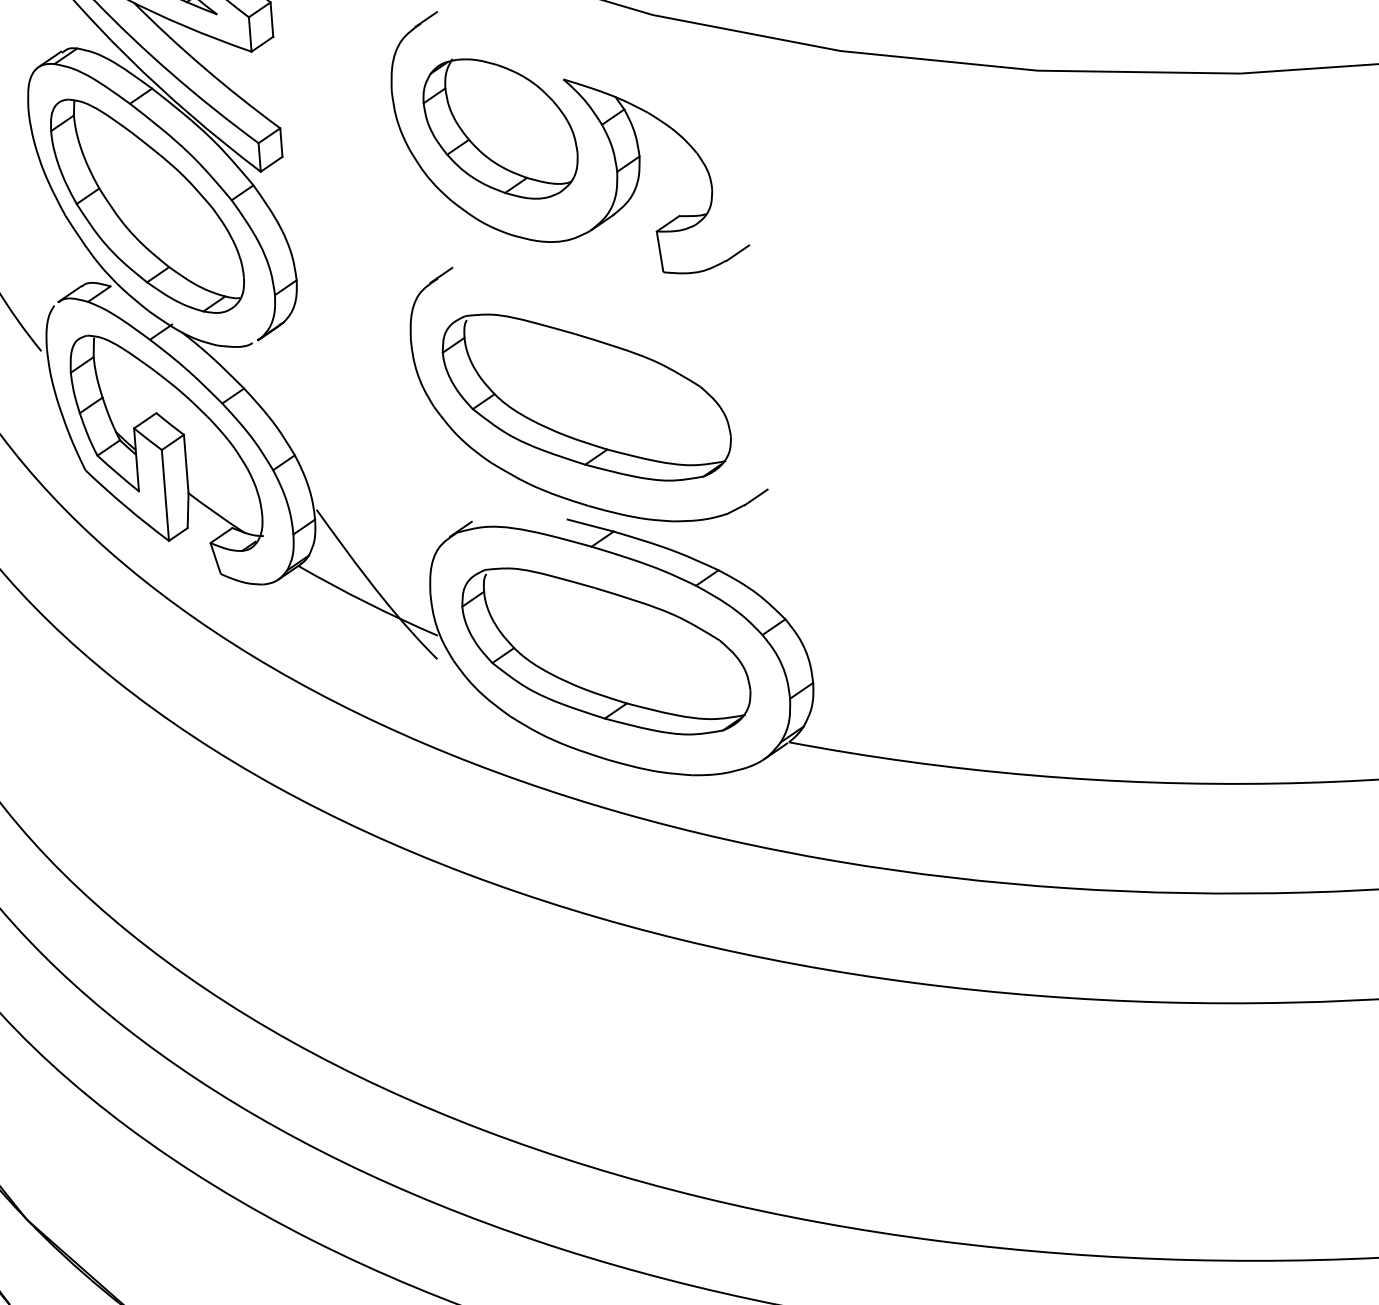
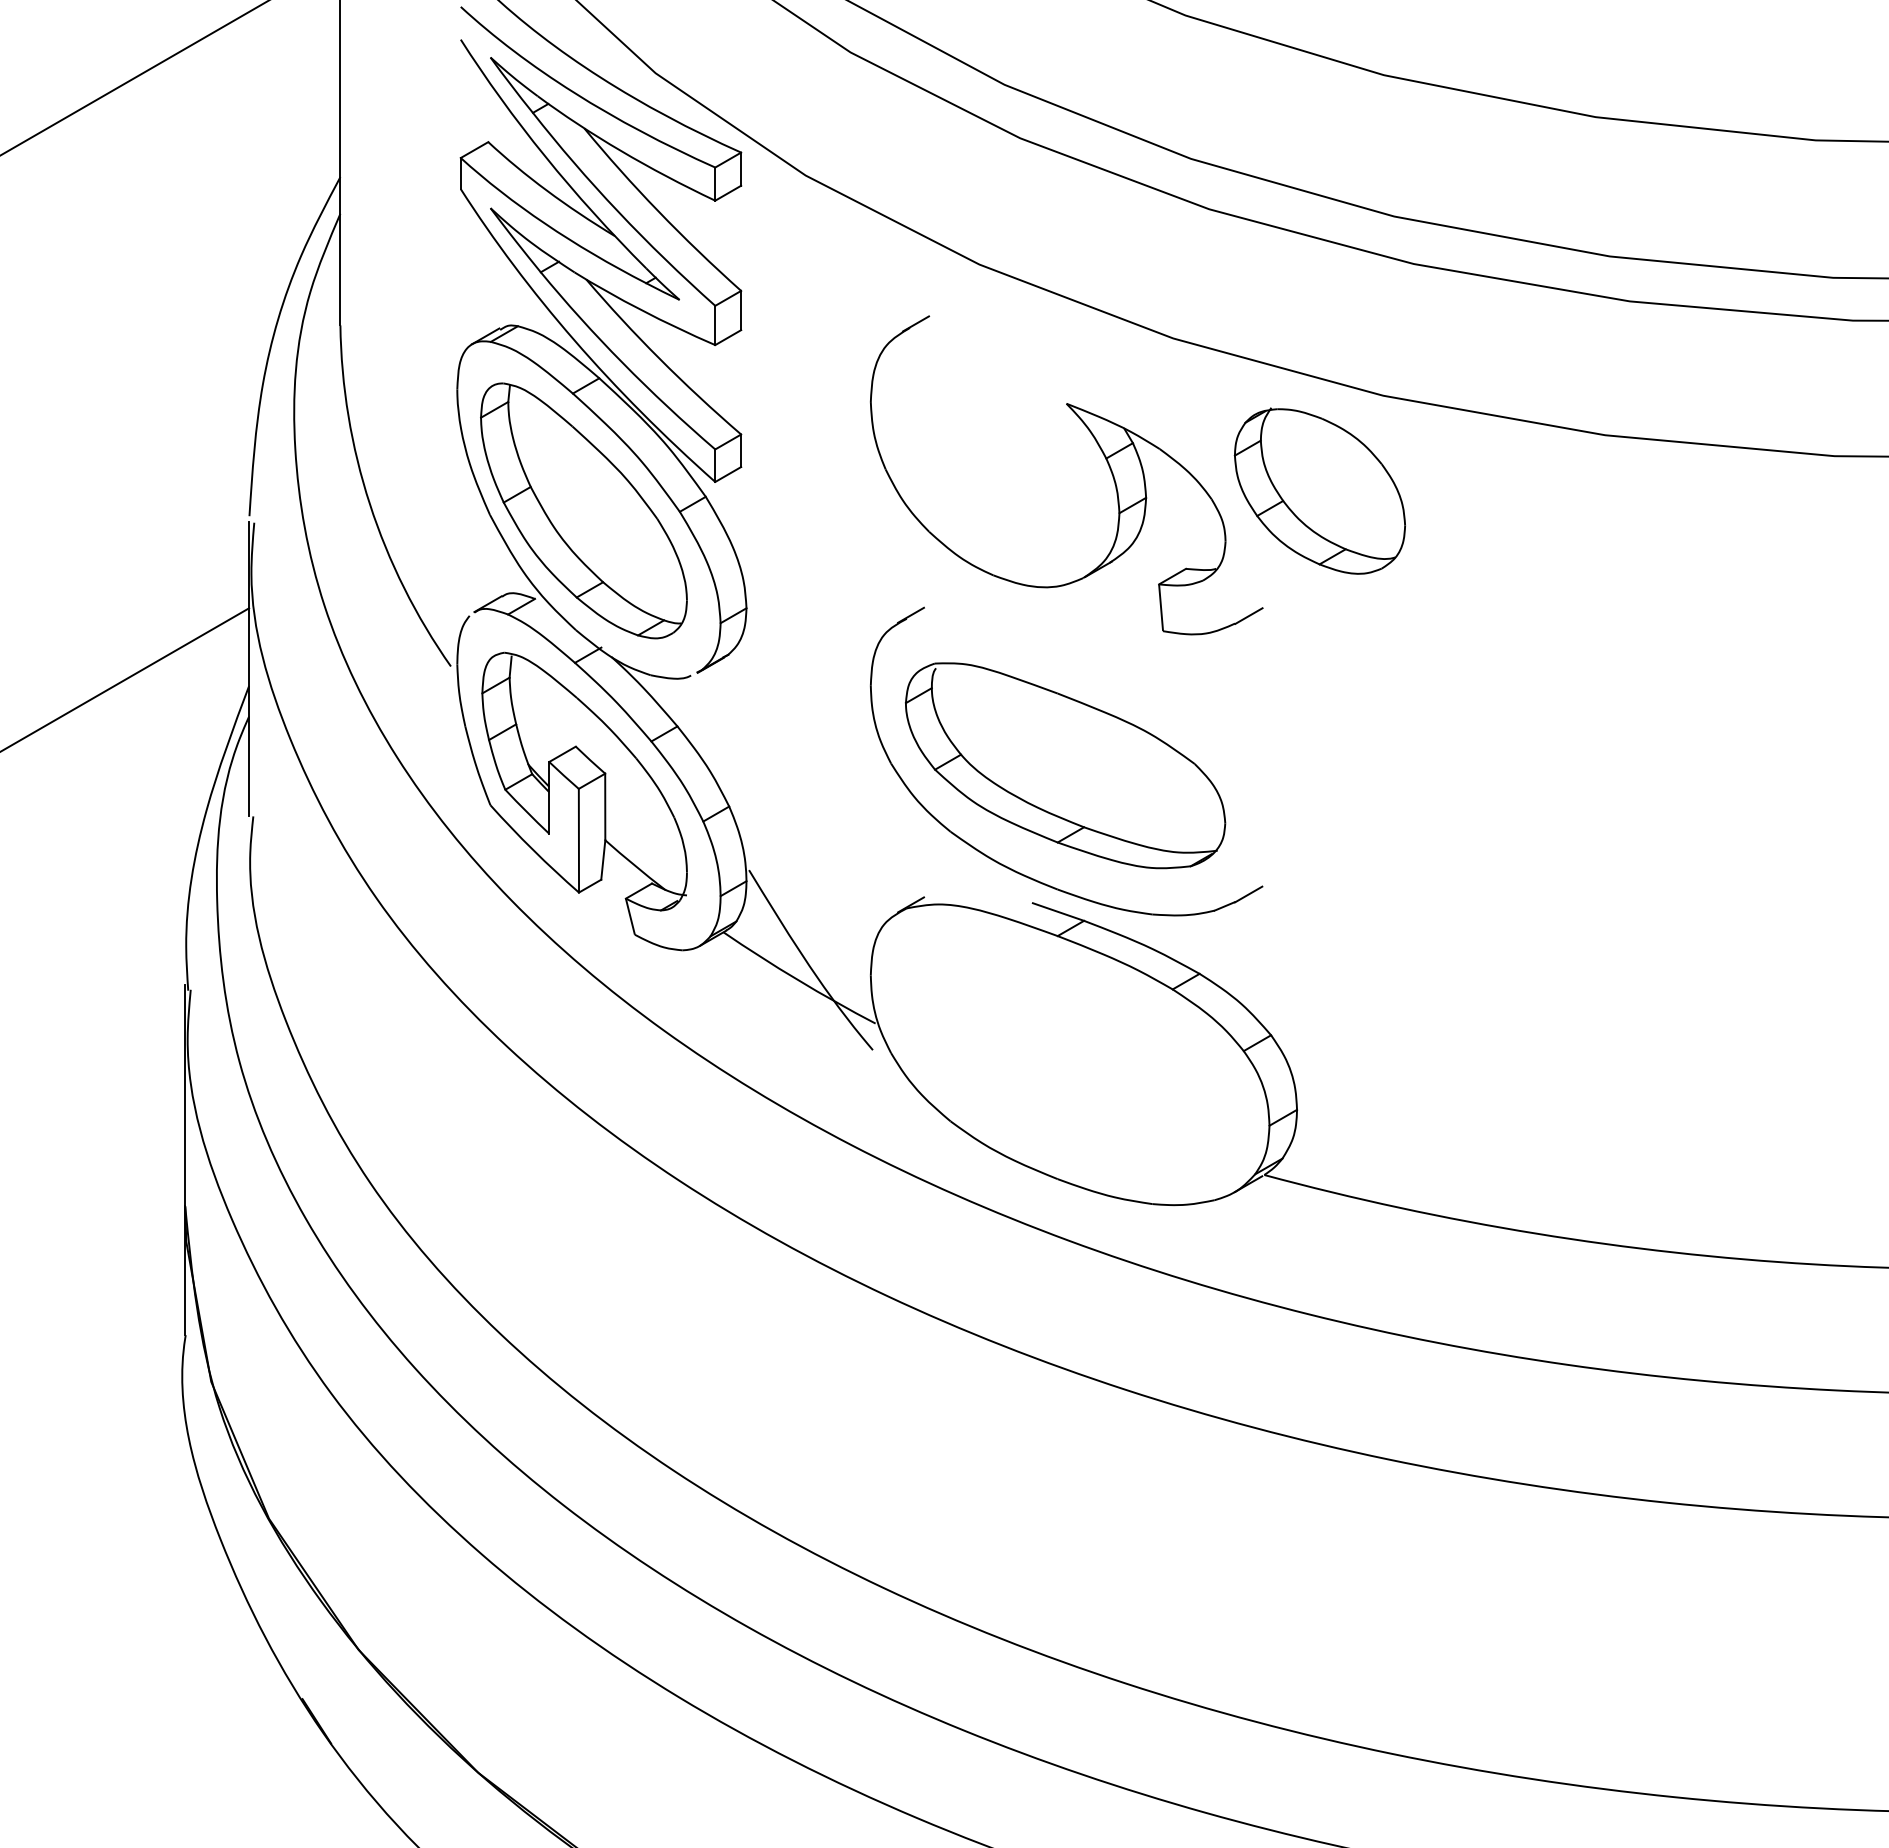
part: (500, 128) -> (1319, 490), moved
part: (606, 650) -> (1065, 1055), removed

